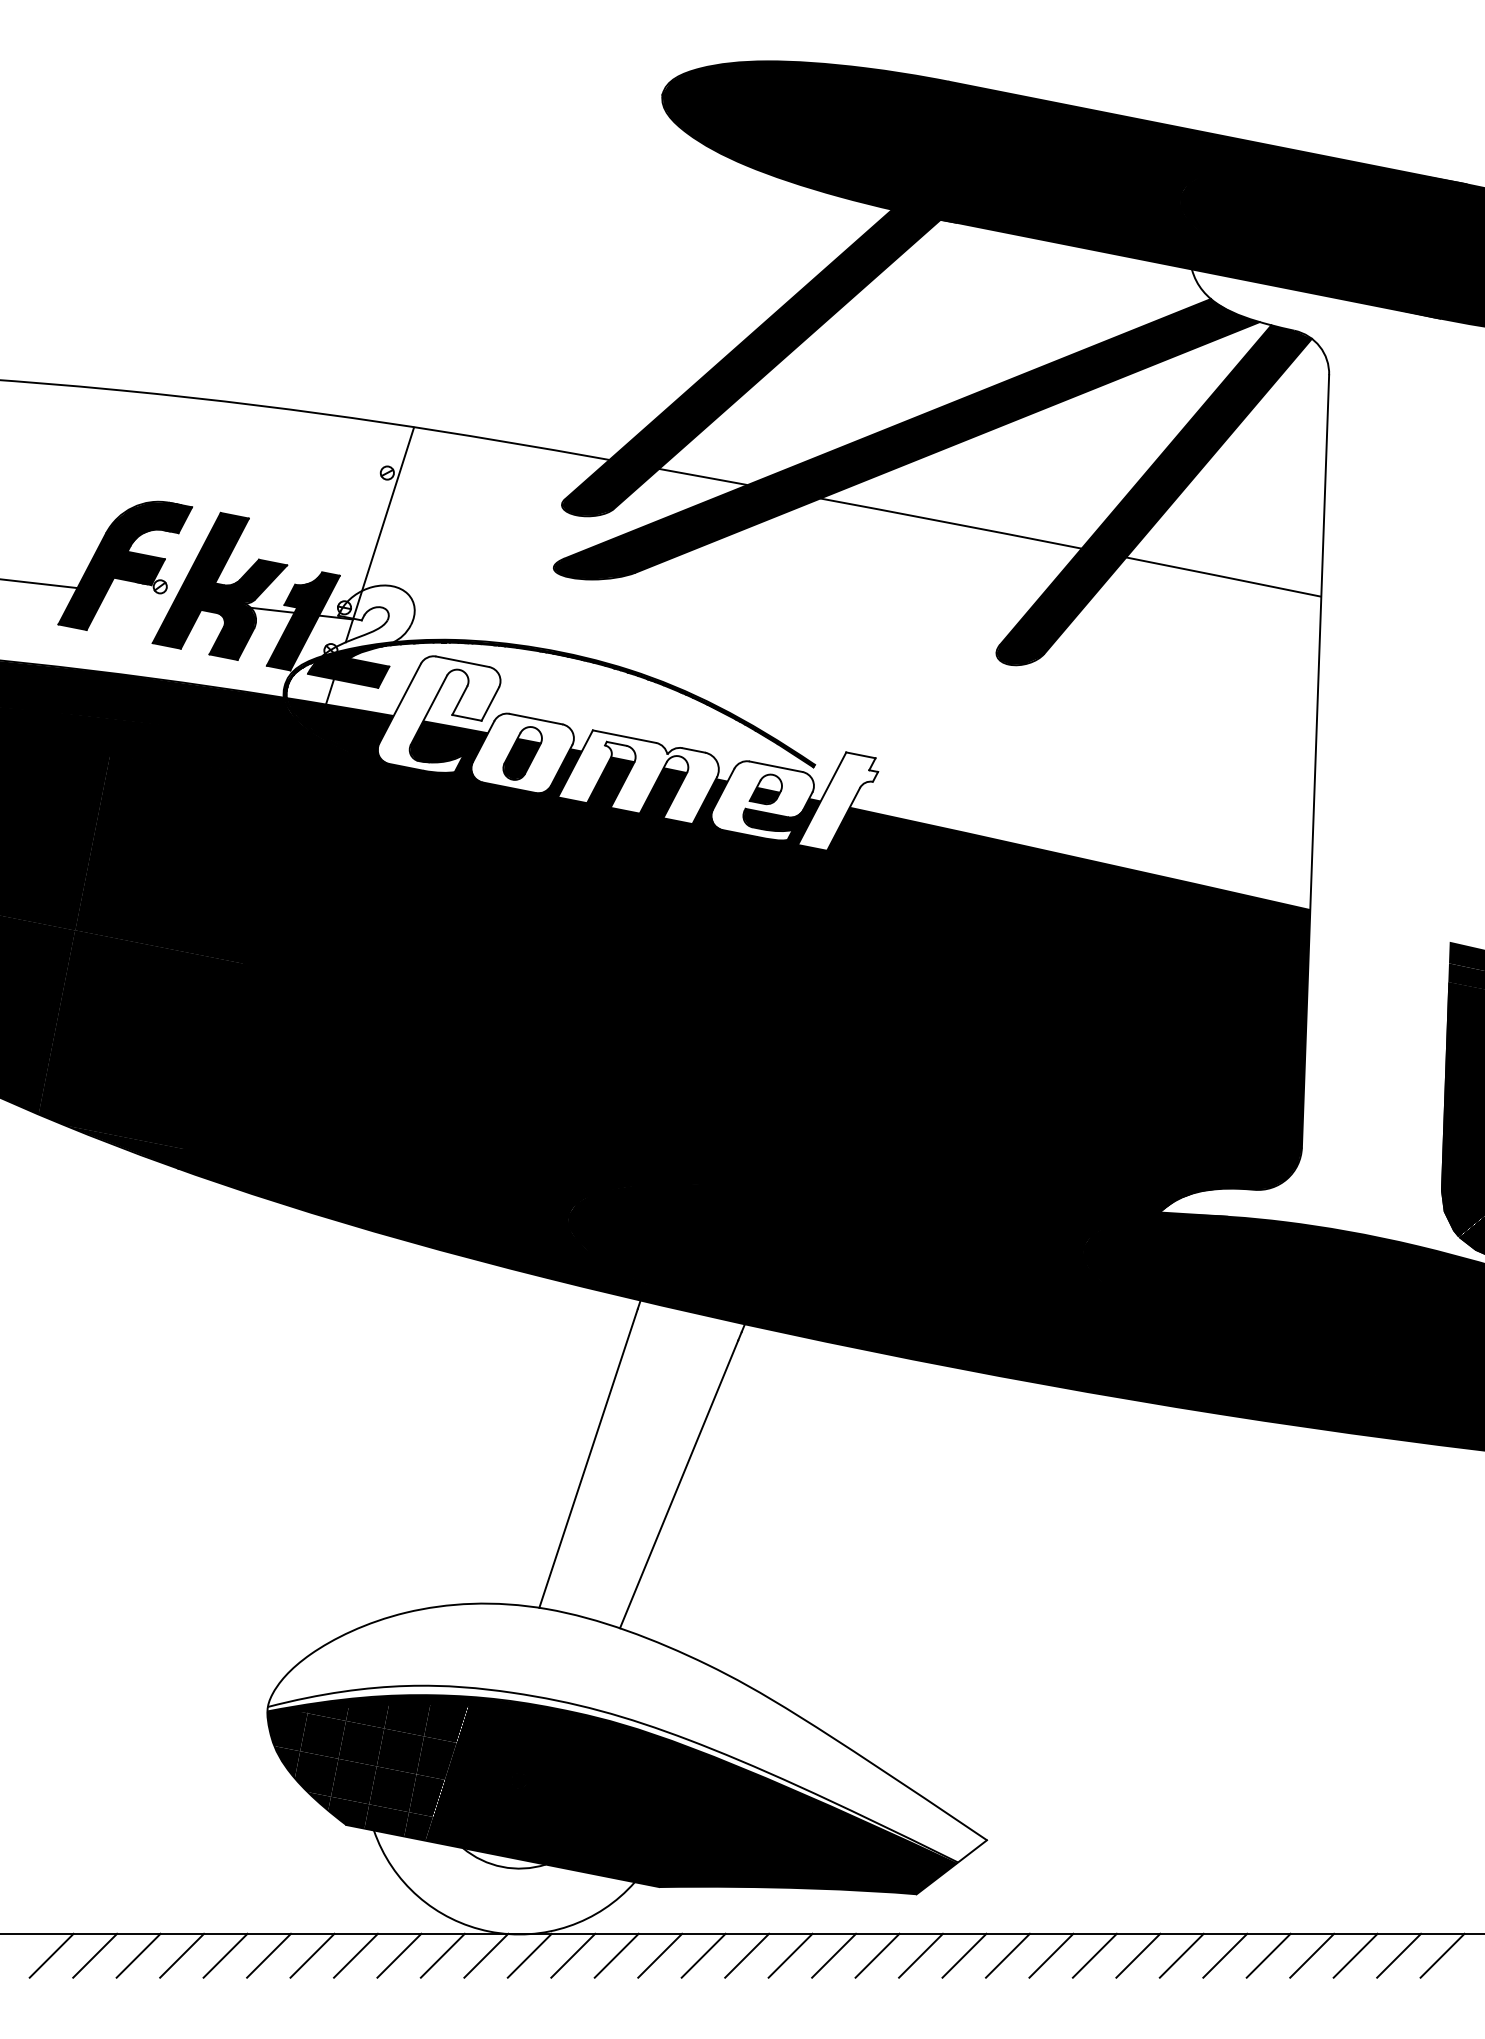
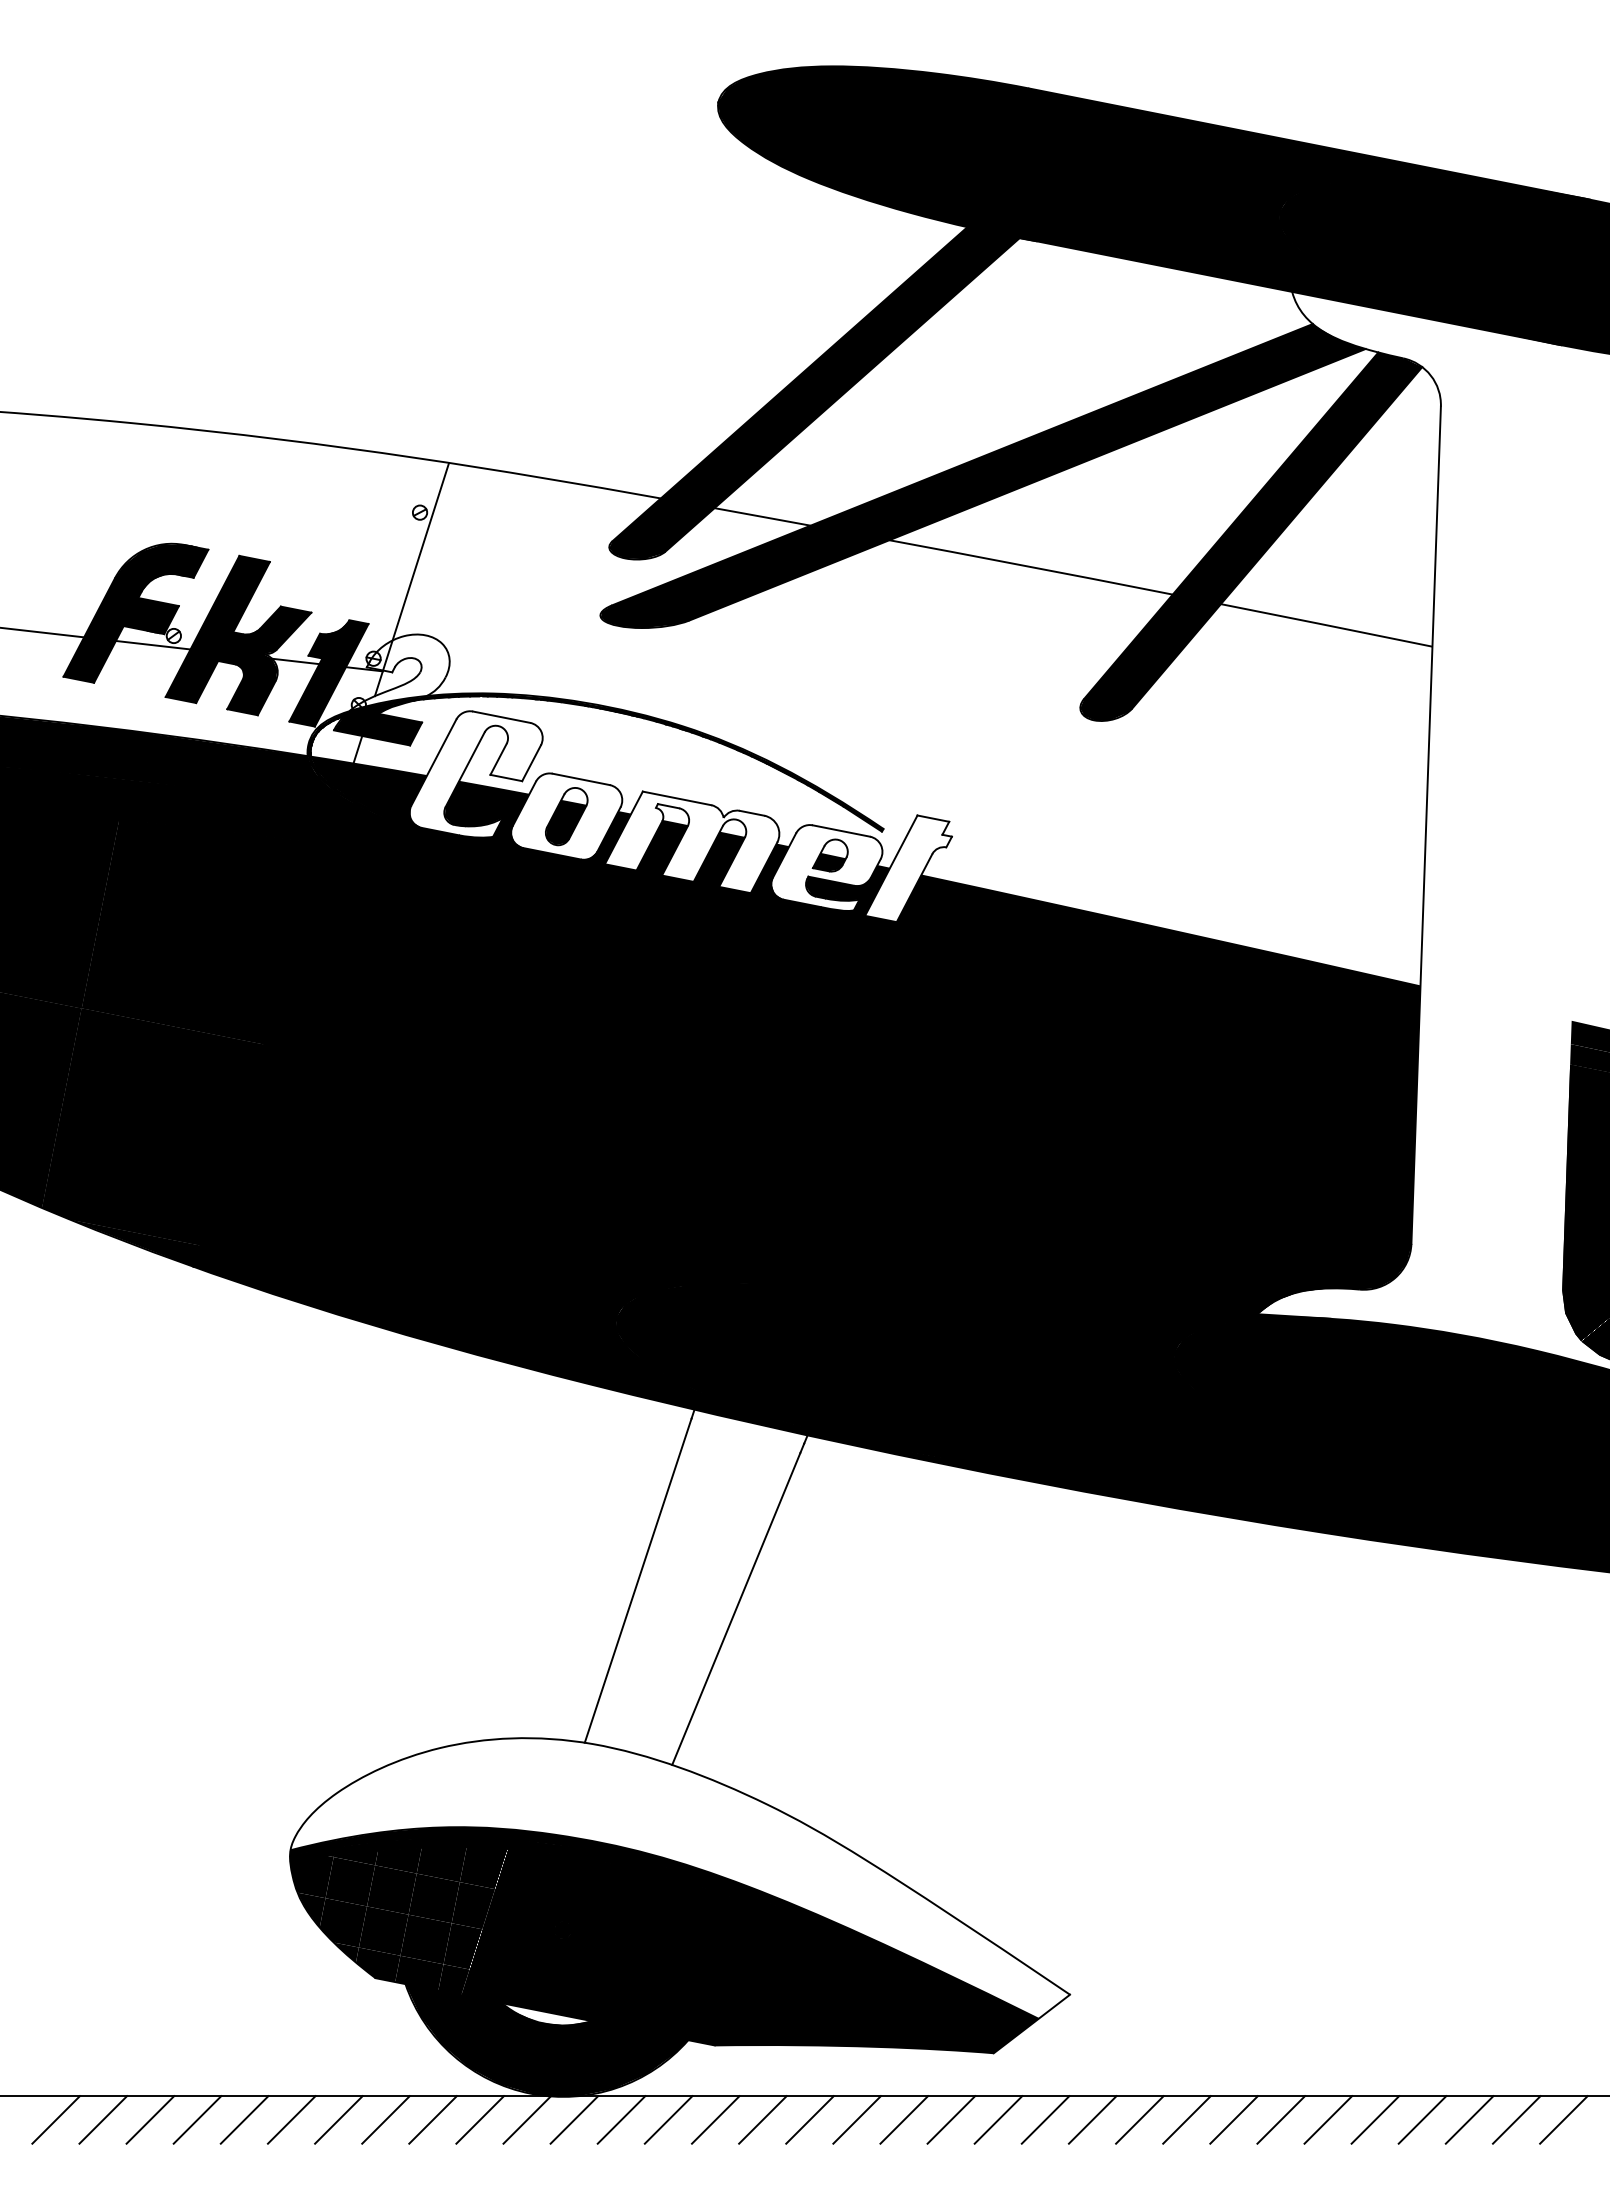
line: (140, 594) -> (152, 644), added
fill: (612, 1774) -> (664, 1923), added
fill: (504, 1882) -> (546, 2040), added

